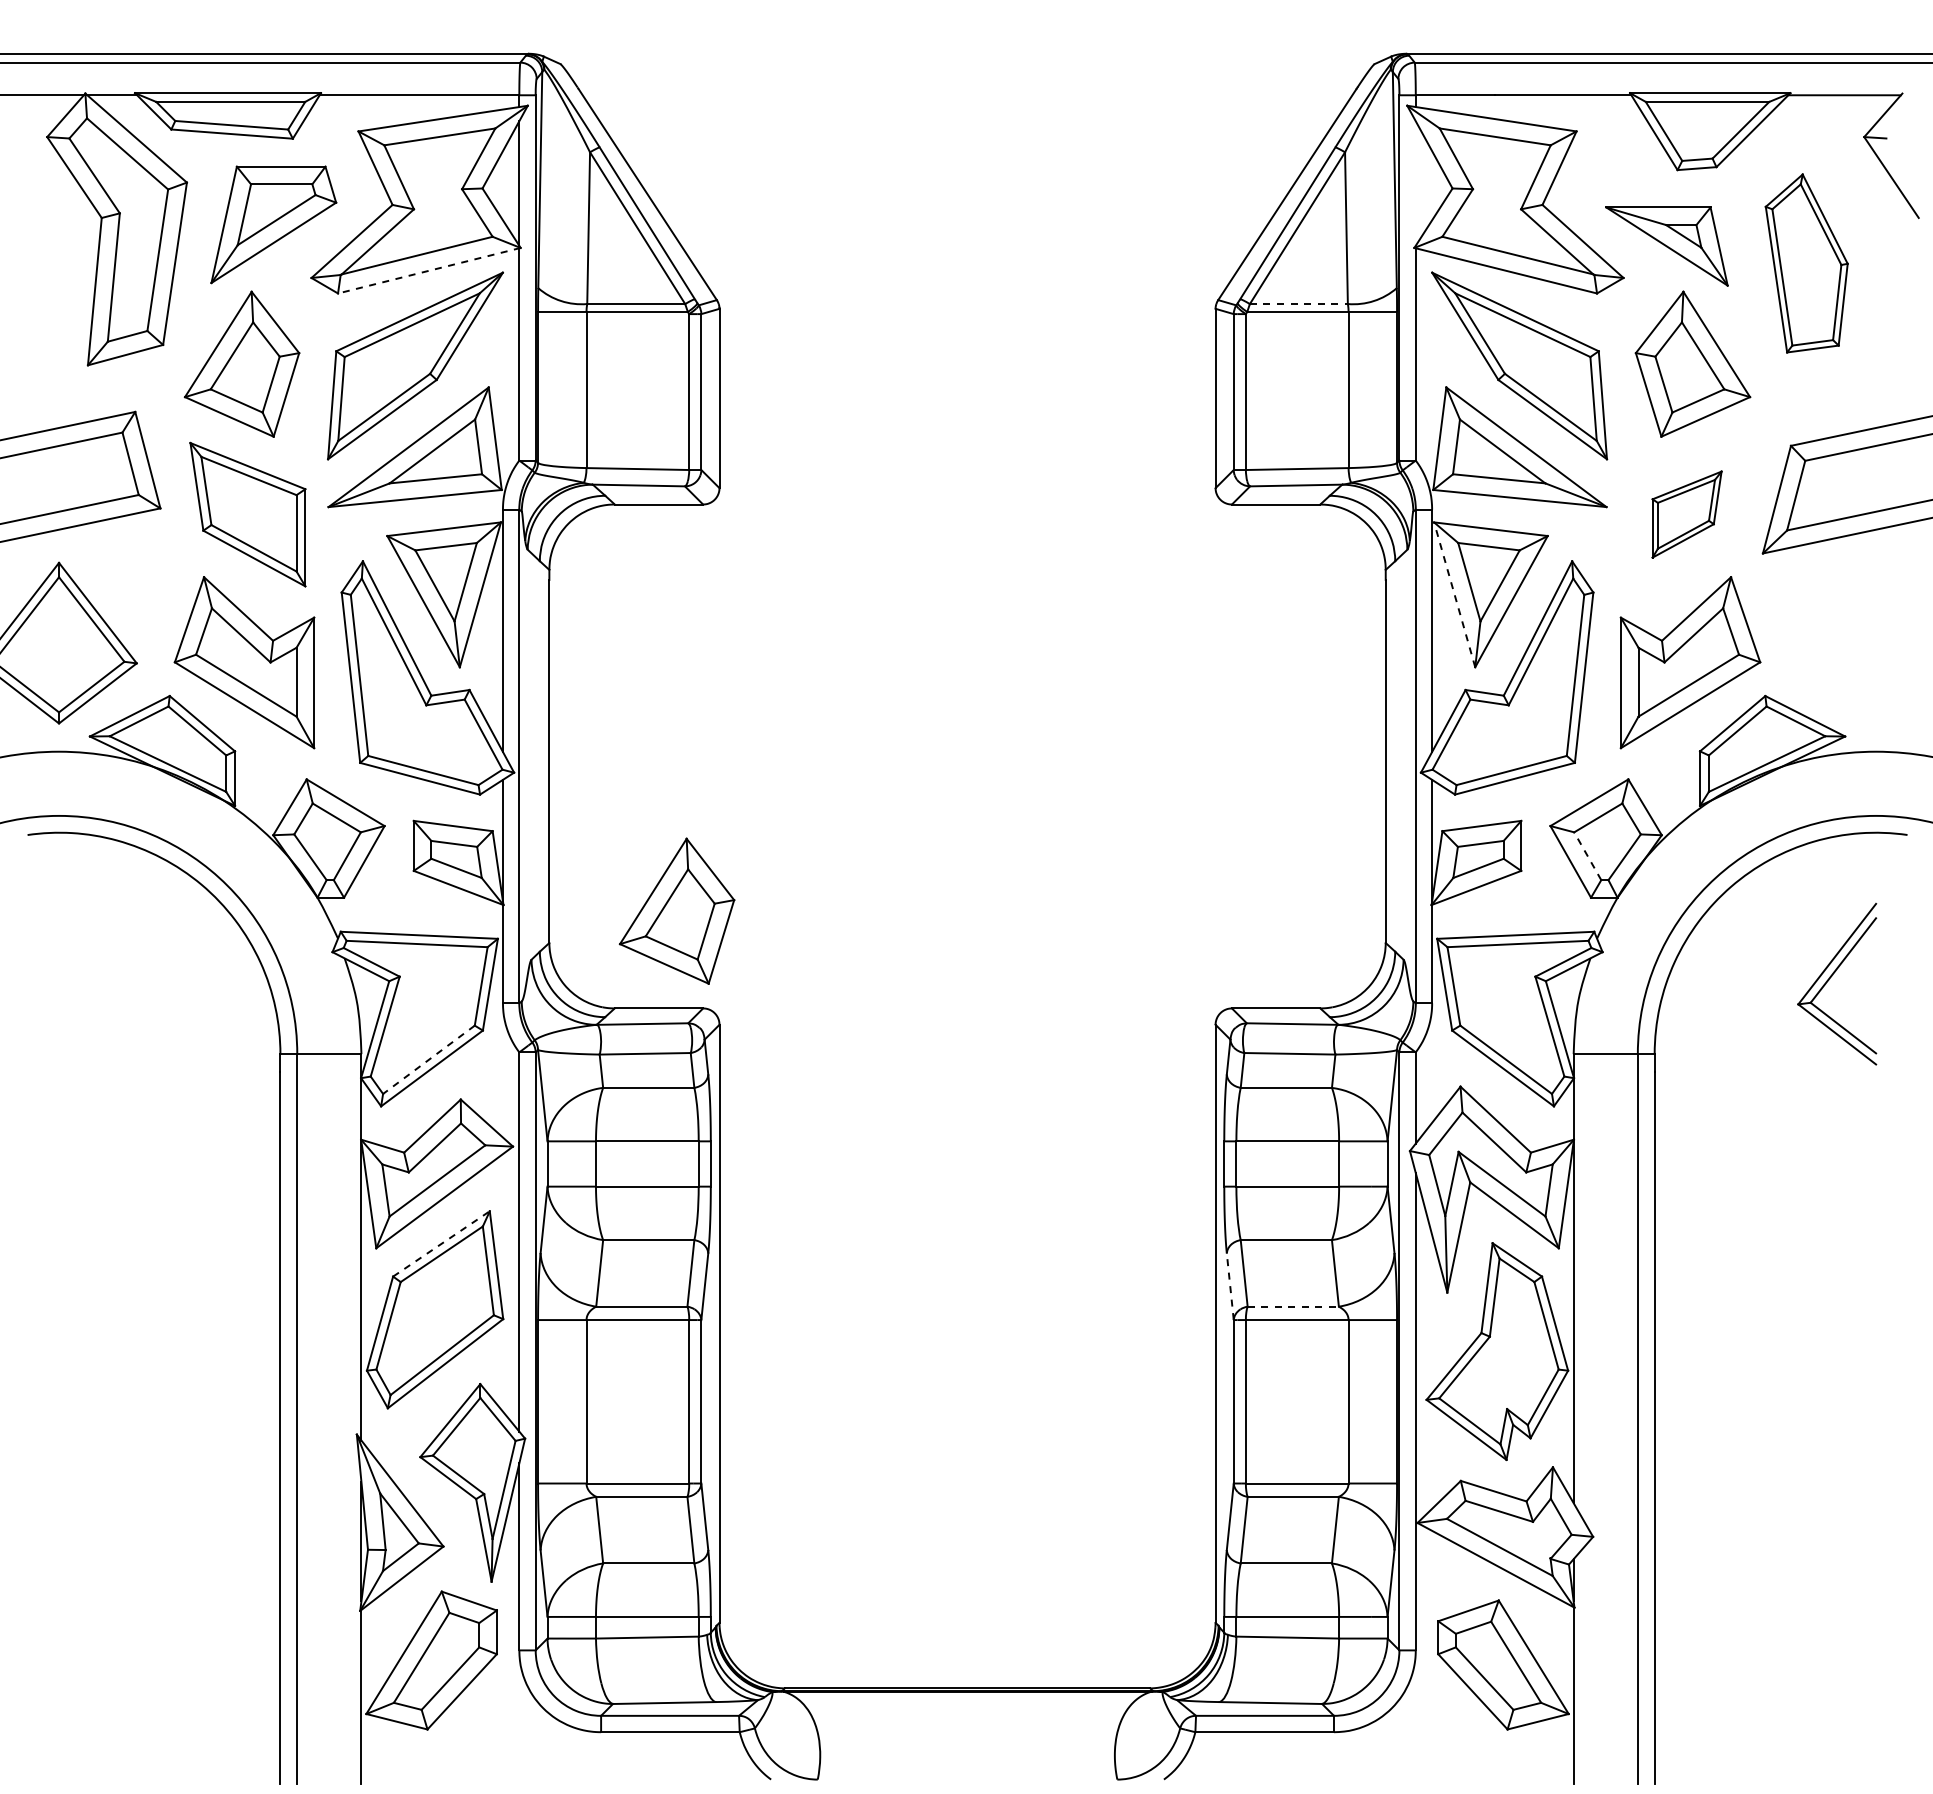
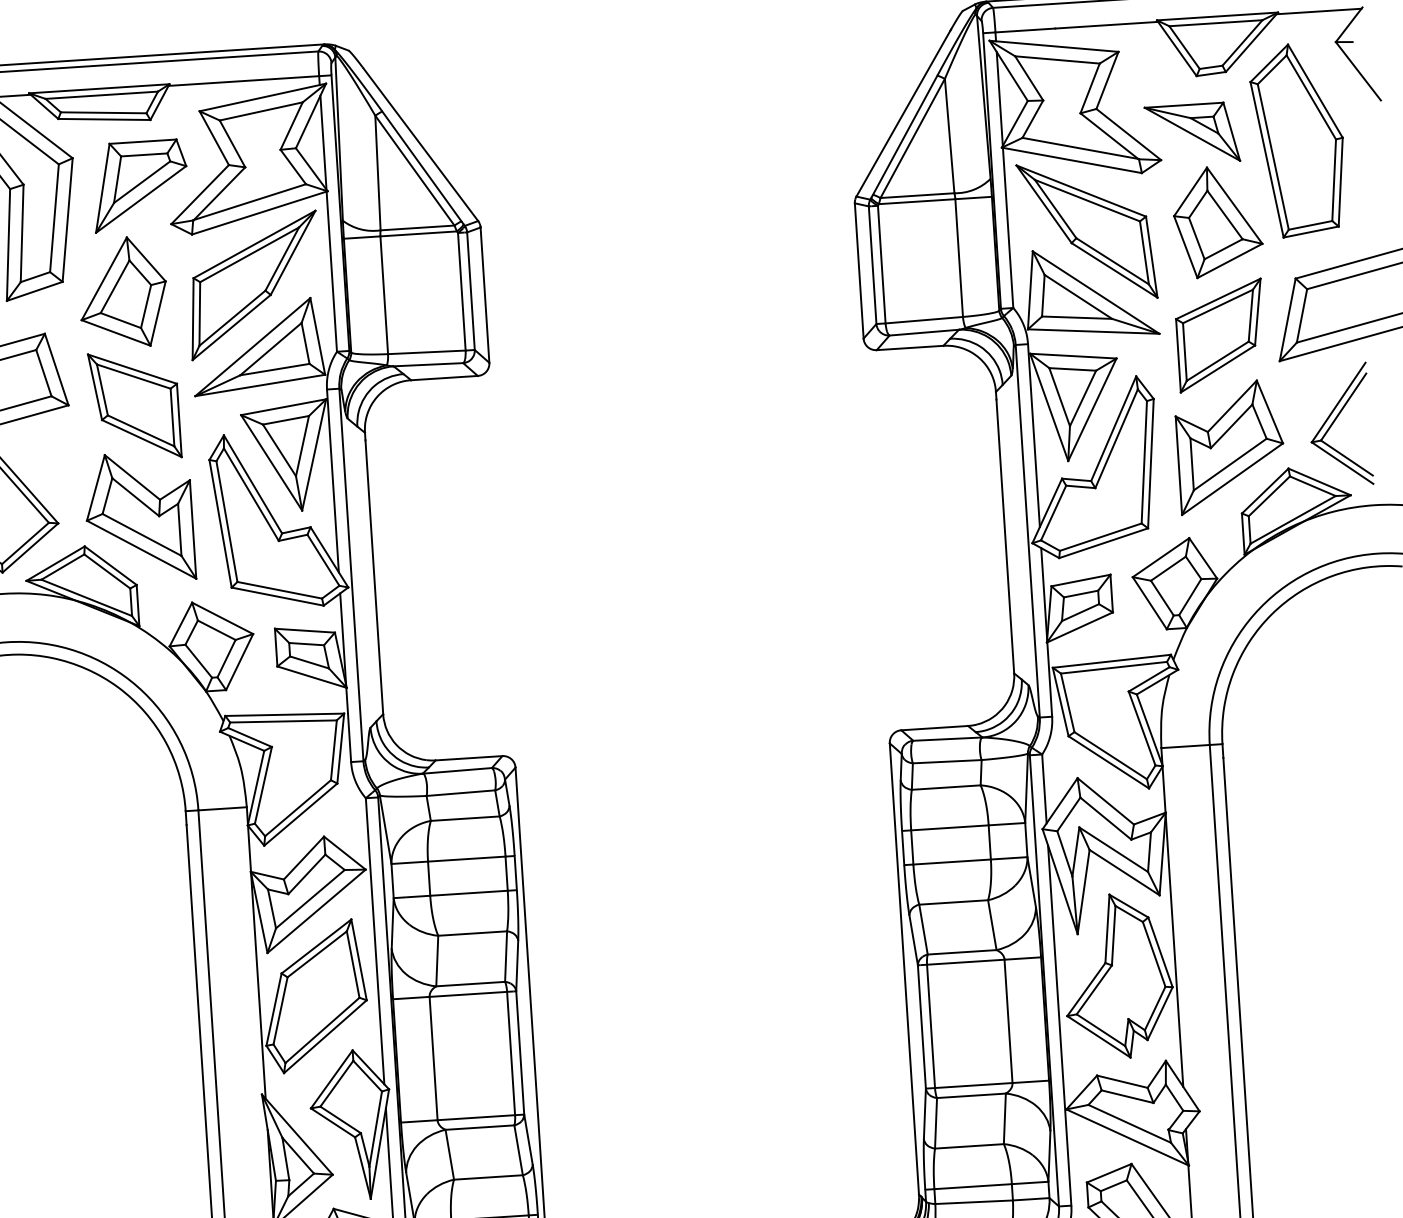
line: (1415, 183) -> (999, 99), added
part: (1806, 263) -> (1298, 140), size x1.43
line: (428, 270) -> (259, 212), dashed -> solid
line: (1298, 304) -> (917, 195), dashed -> solid
part: (1686, 514) -> (1220, 335), size x1.67
line: (1454, 594) -> (1049, 407), dashed -> solid
line: (1587, 855) -> (1162, 597), dashed -> solid
part: (676, 910) -> (477, 683), removed
part: (1829, 980) -> (1334, 422), moved
line: (428, 1060) -> (297, 808), dashed -> solid
line: (441, 1243) -> (316, 946), dashed -> solid
line: (1230, 1286) -> (913, 940), dashed -> solid
line: (1293, 1306) -> (962, 952), dashed -> solid

